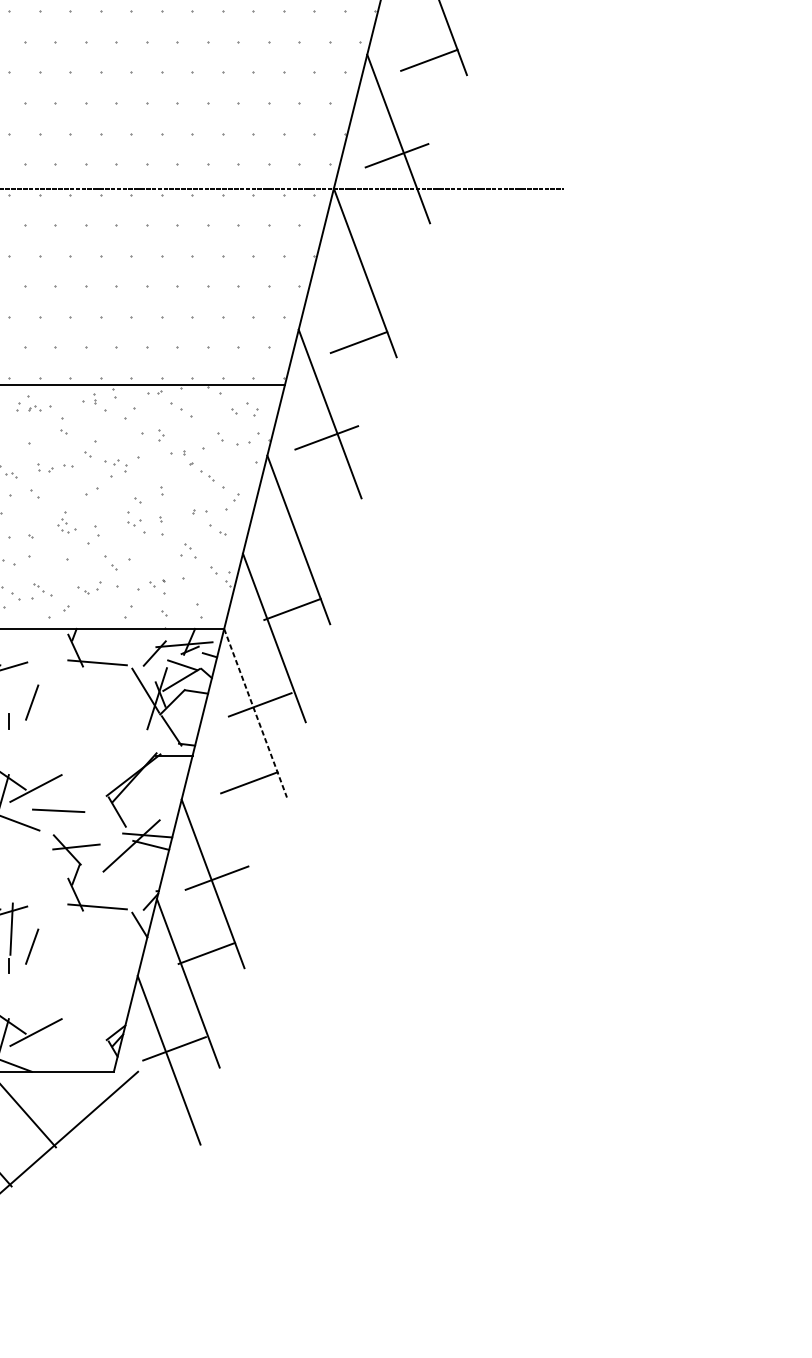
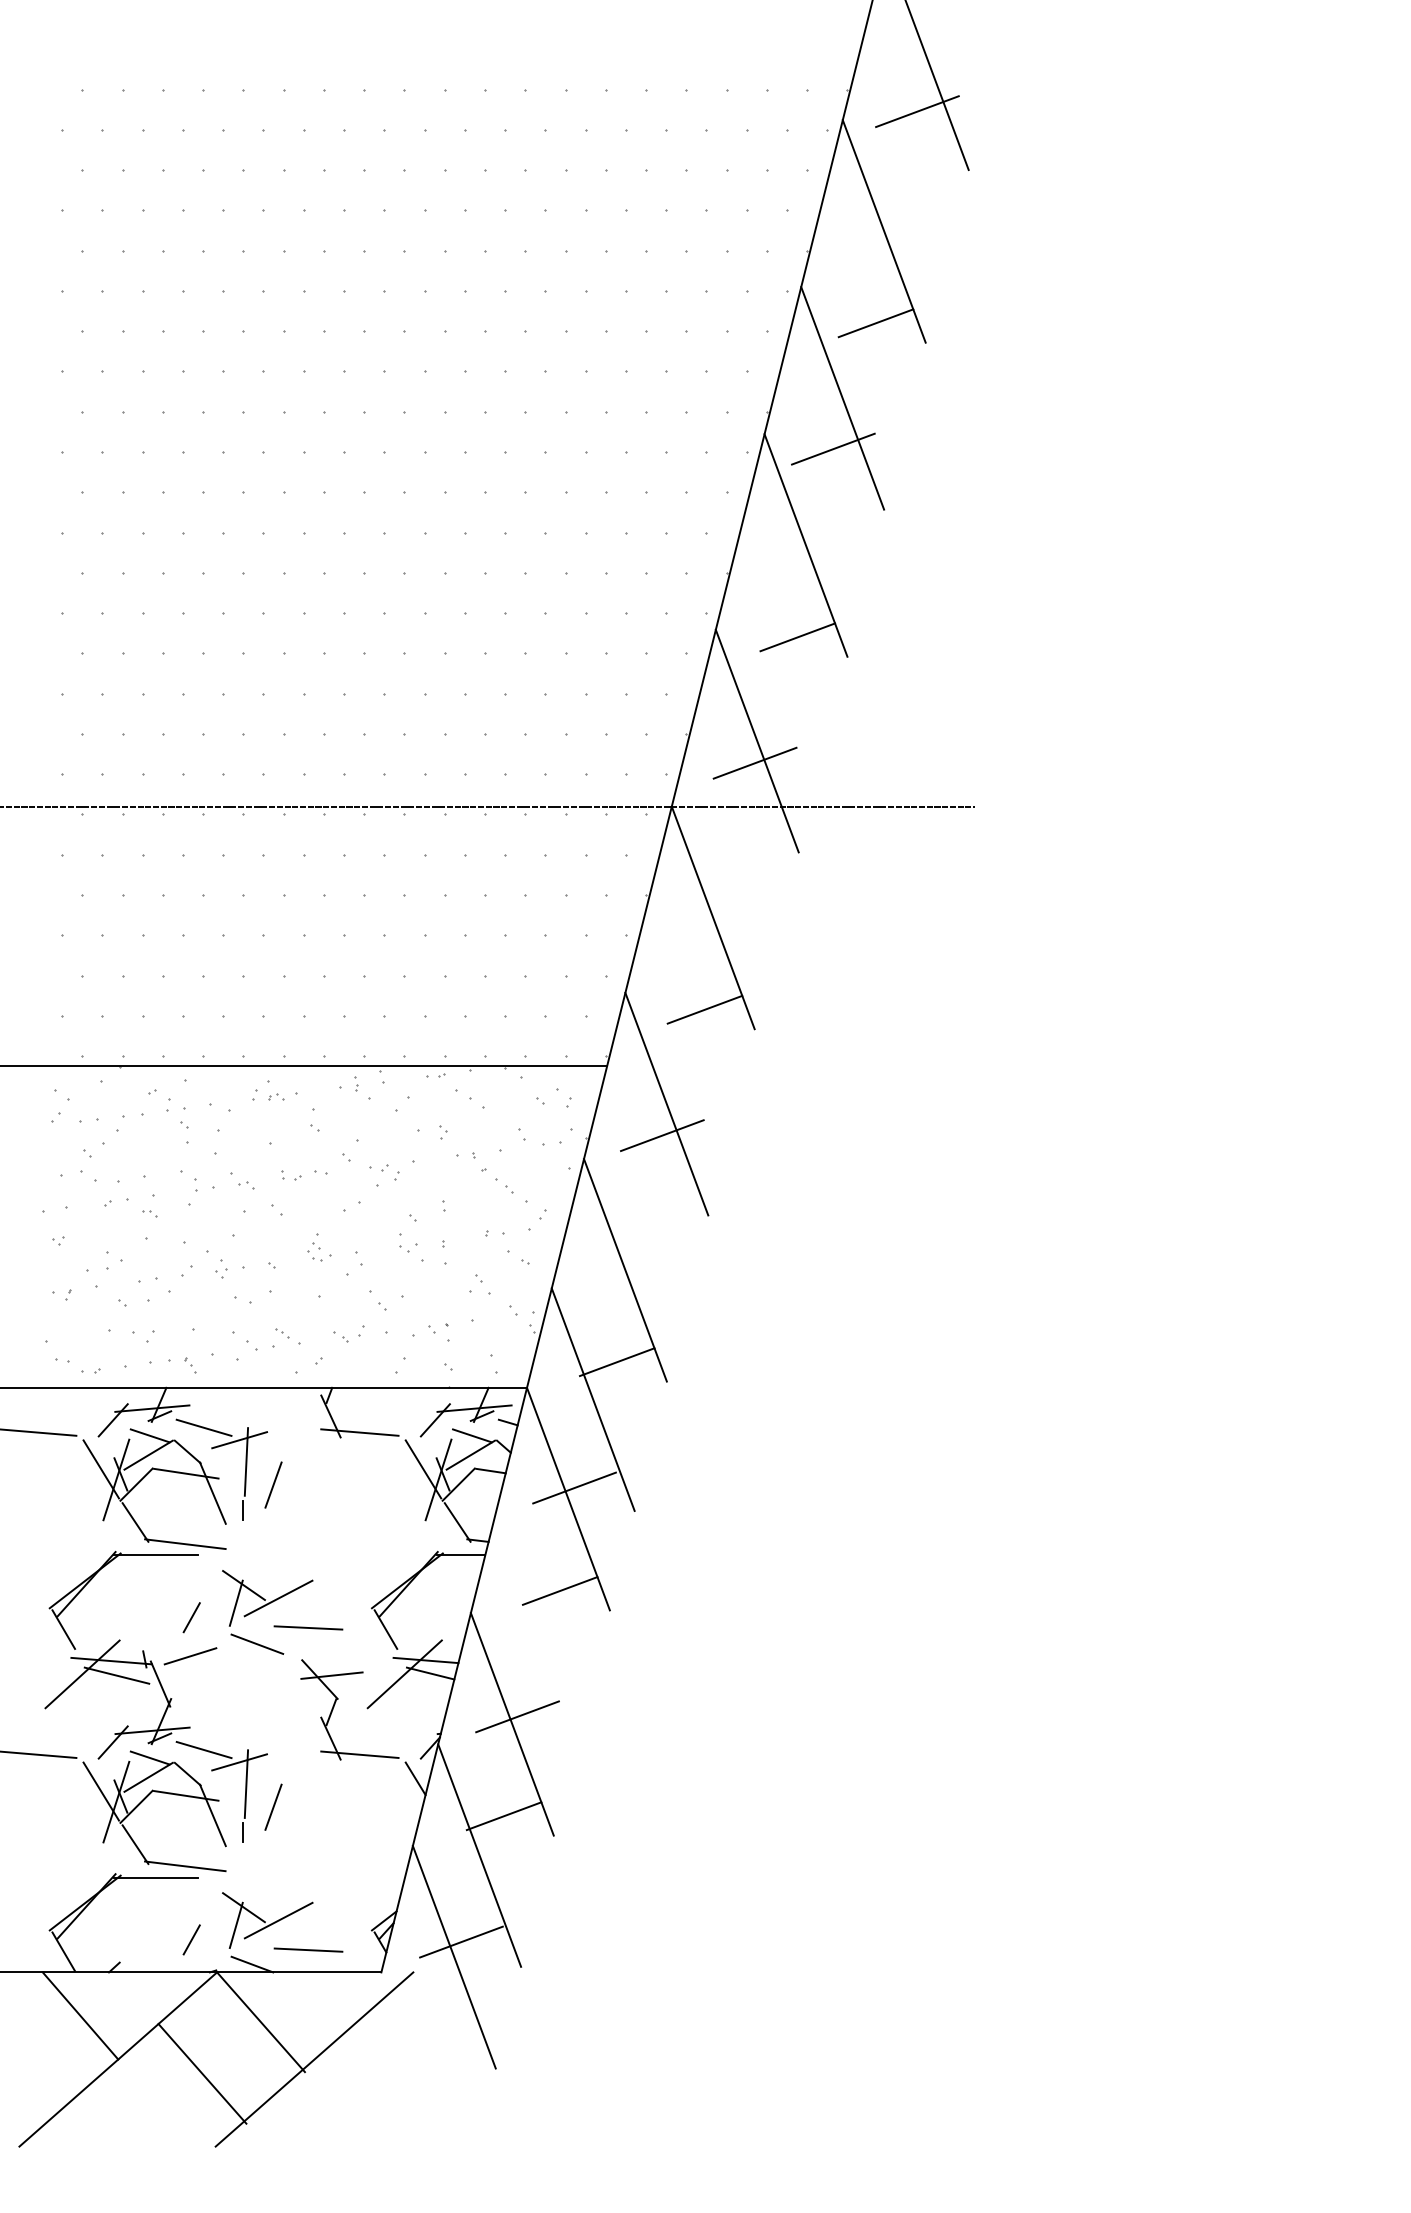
line: (11, 684) -> (246, 1461), added
line: (255, 713) -> (568, 1499), dashed -> solid
line: (58, 1054) -> (308, 1949), added

